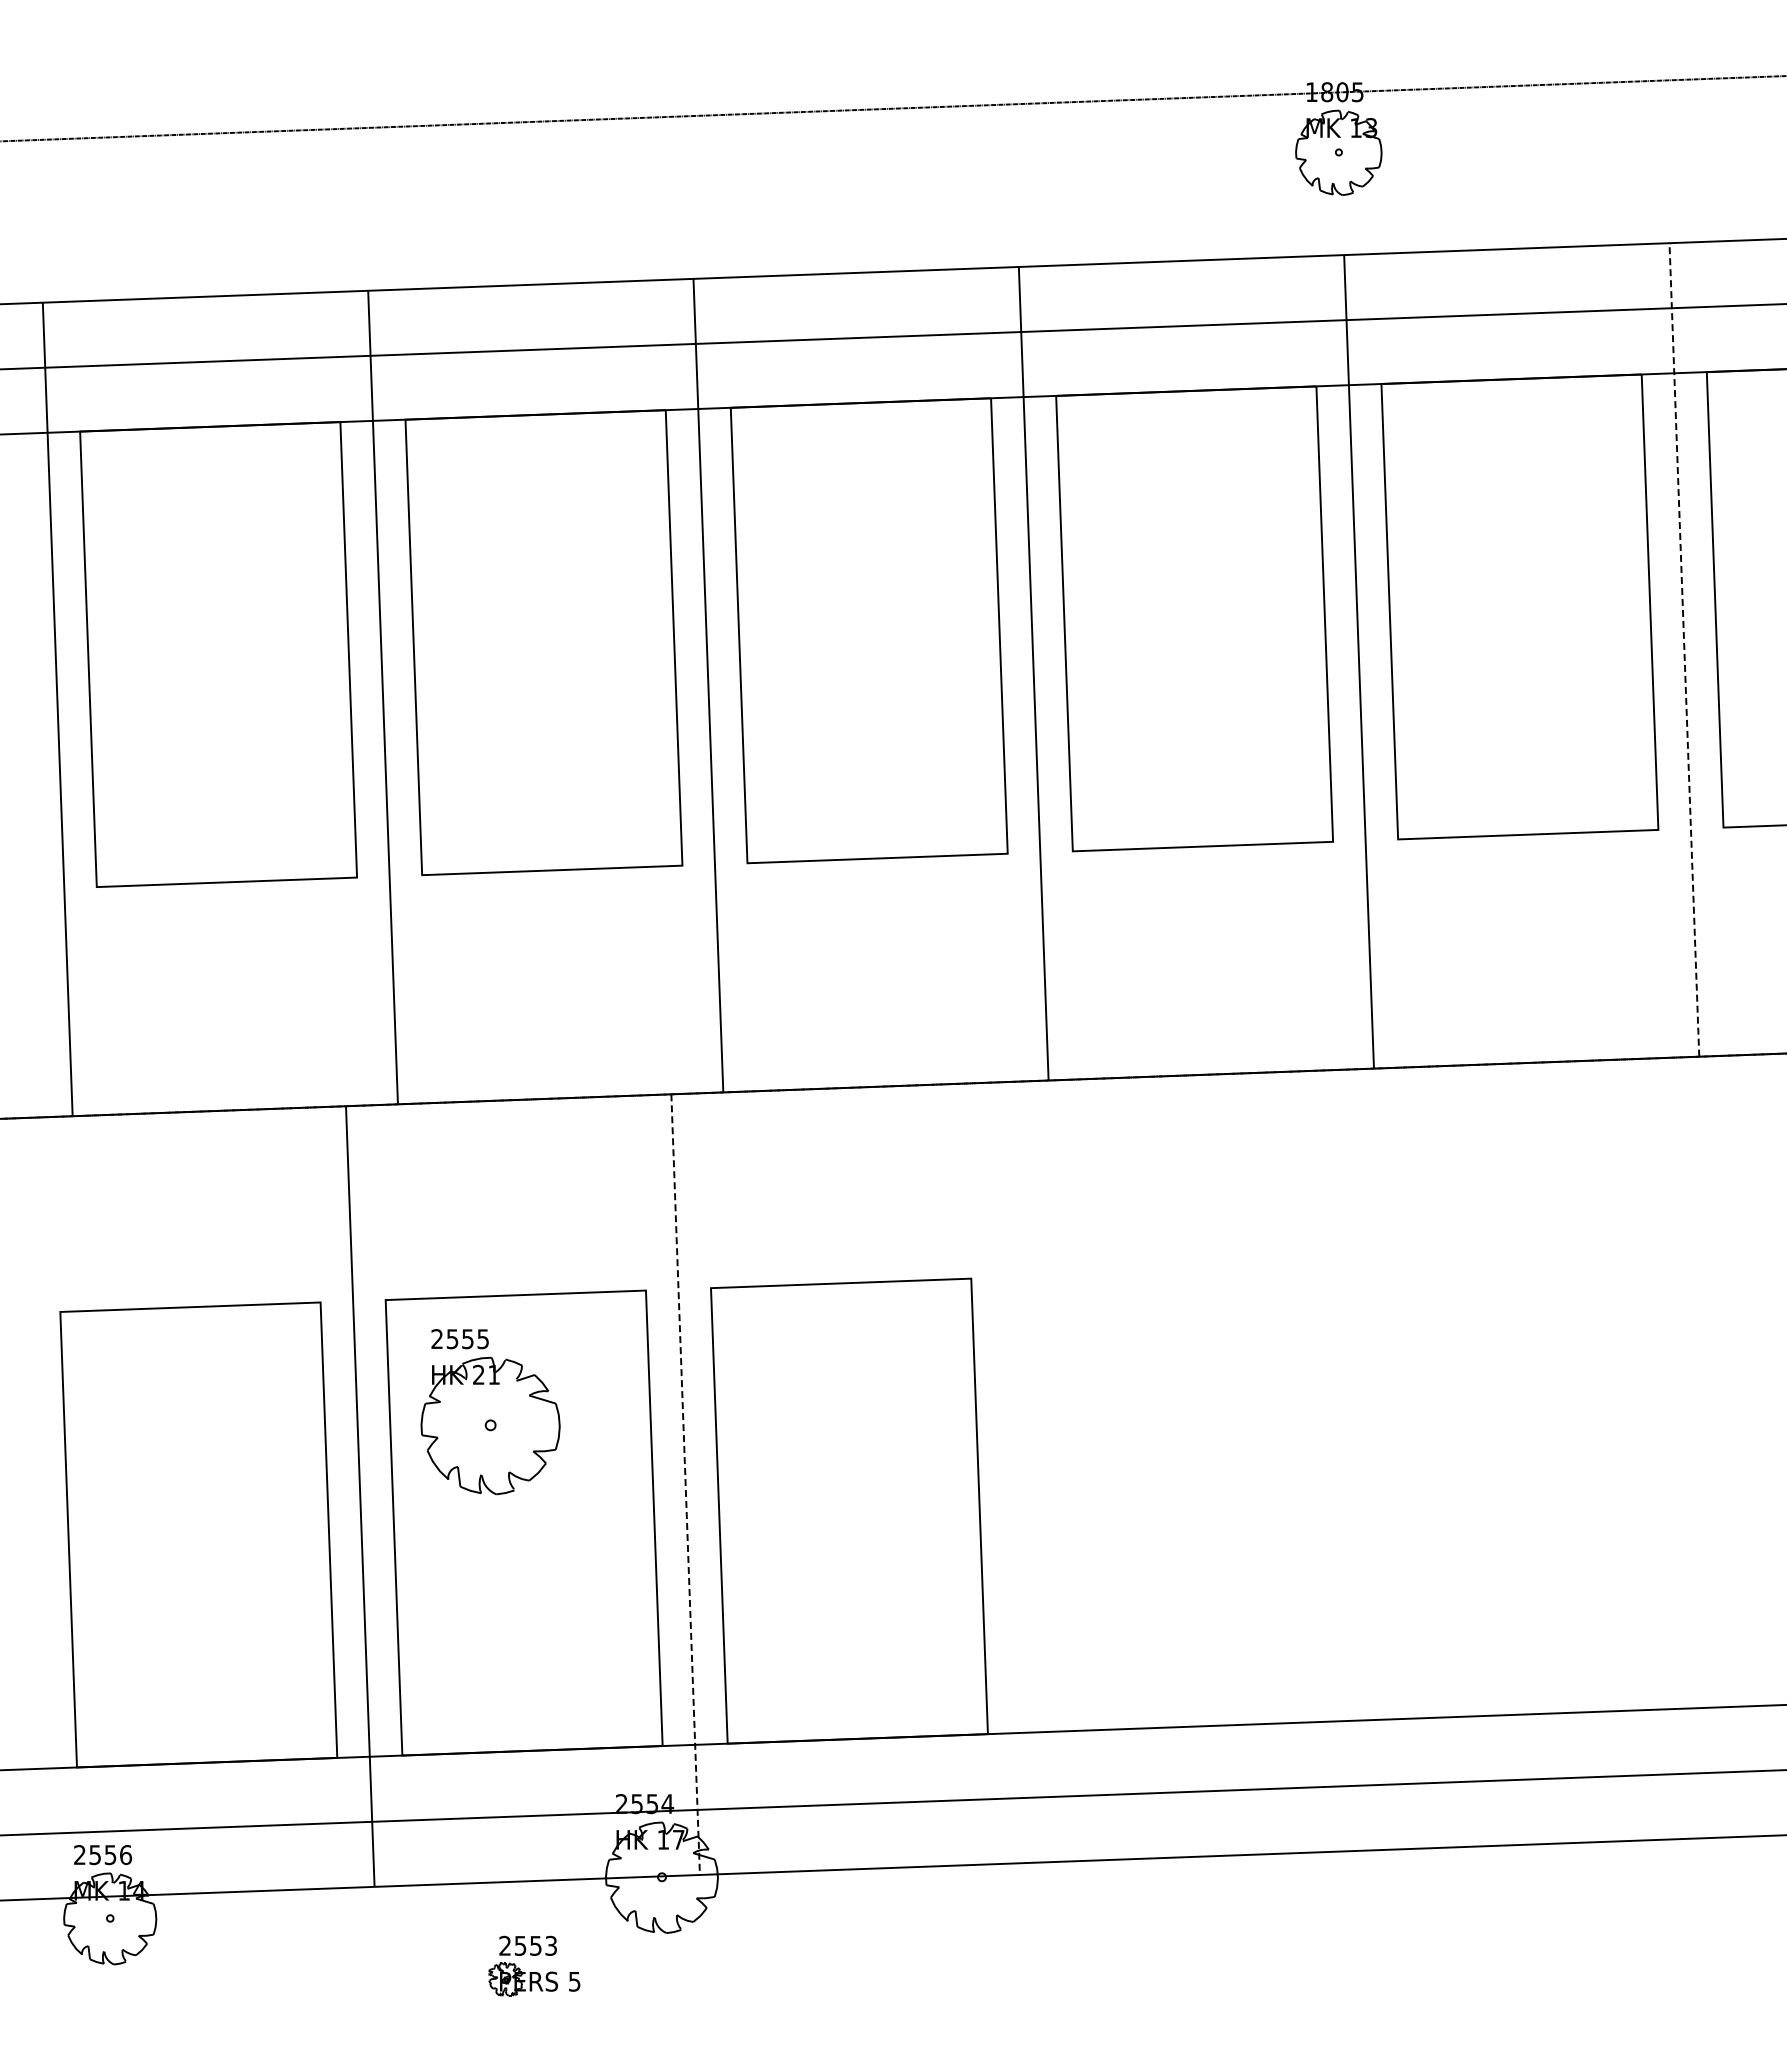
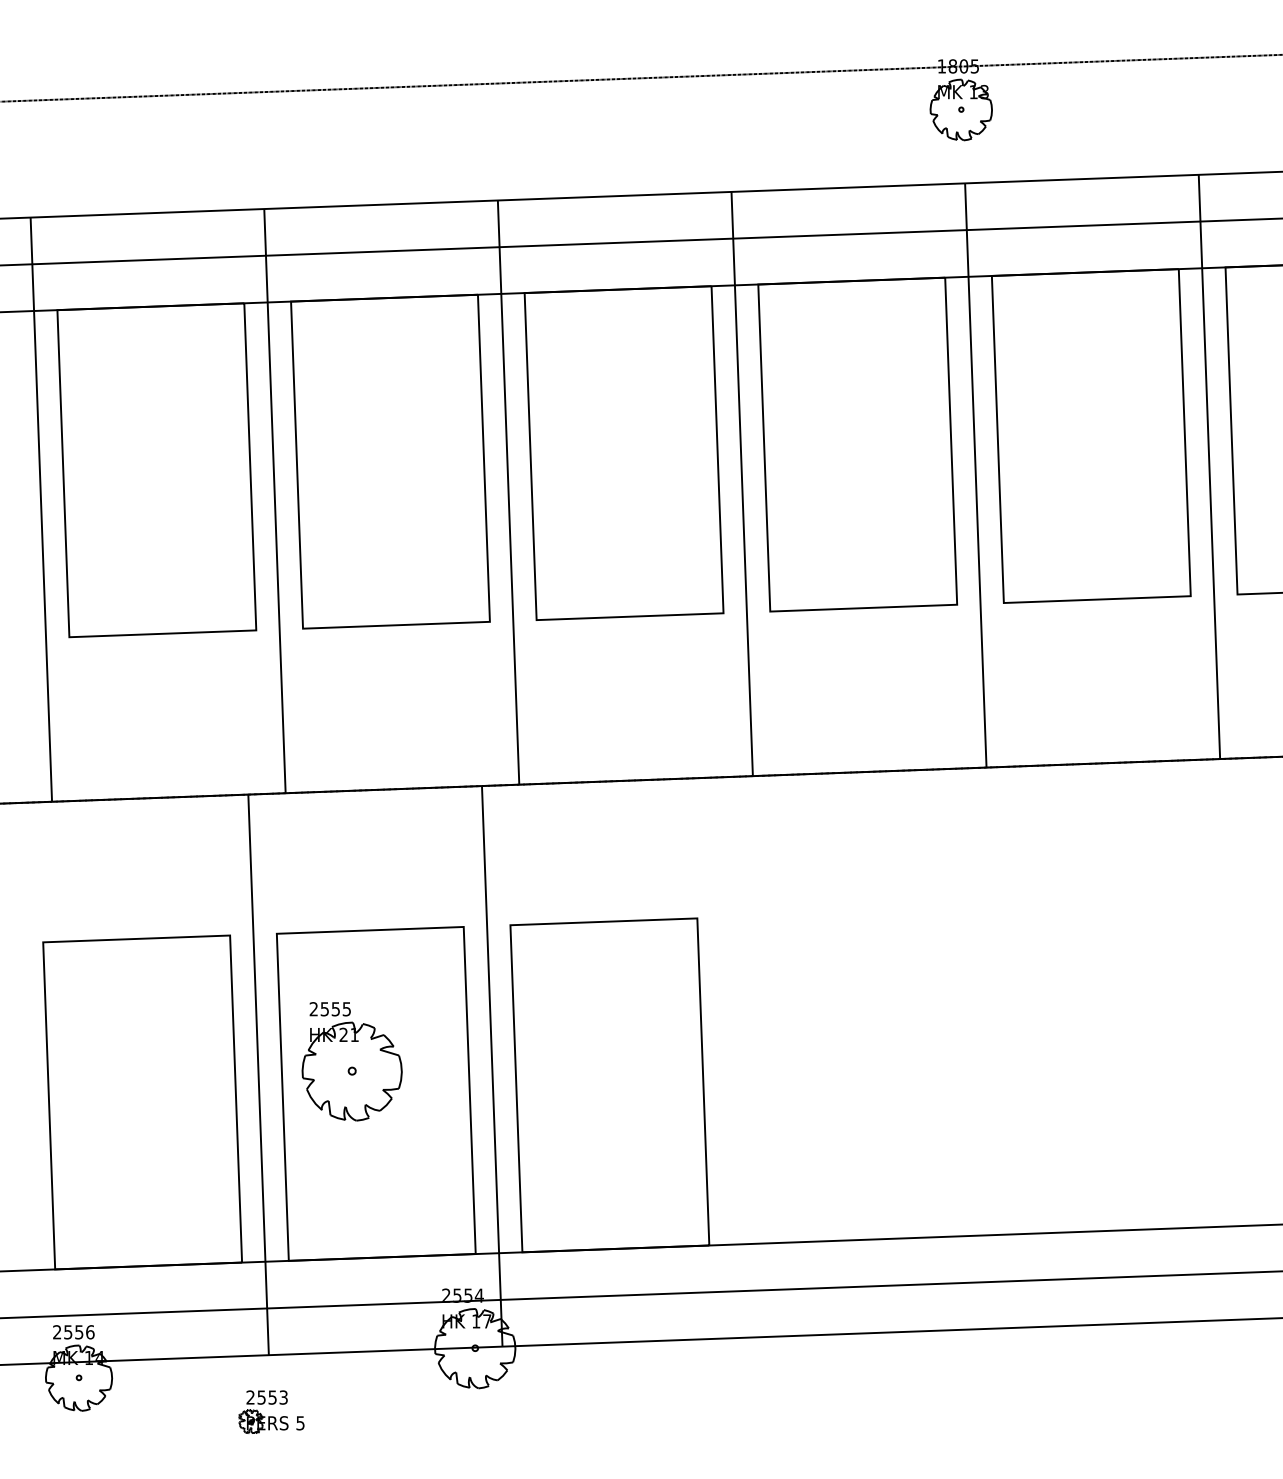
line: (1684, 649) -> (1209, 466), dashed -> solid
part: (490, 1412) -> (352, 1061), moved
line: (685, 1484) -> (492, 1066), dashed -> solid
part: (534, 1972) -> (271, 1416), moved

